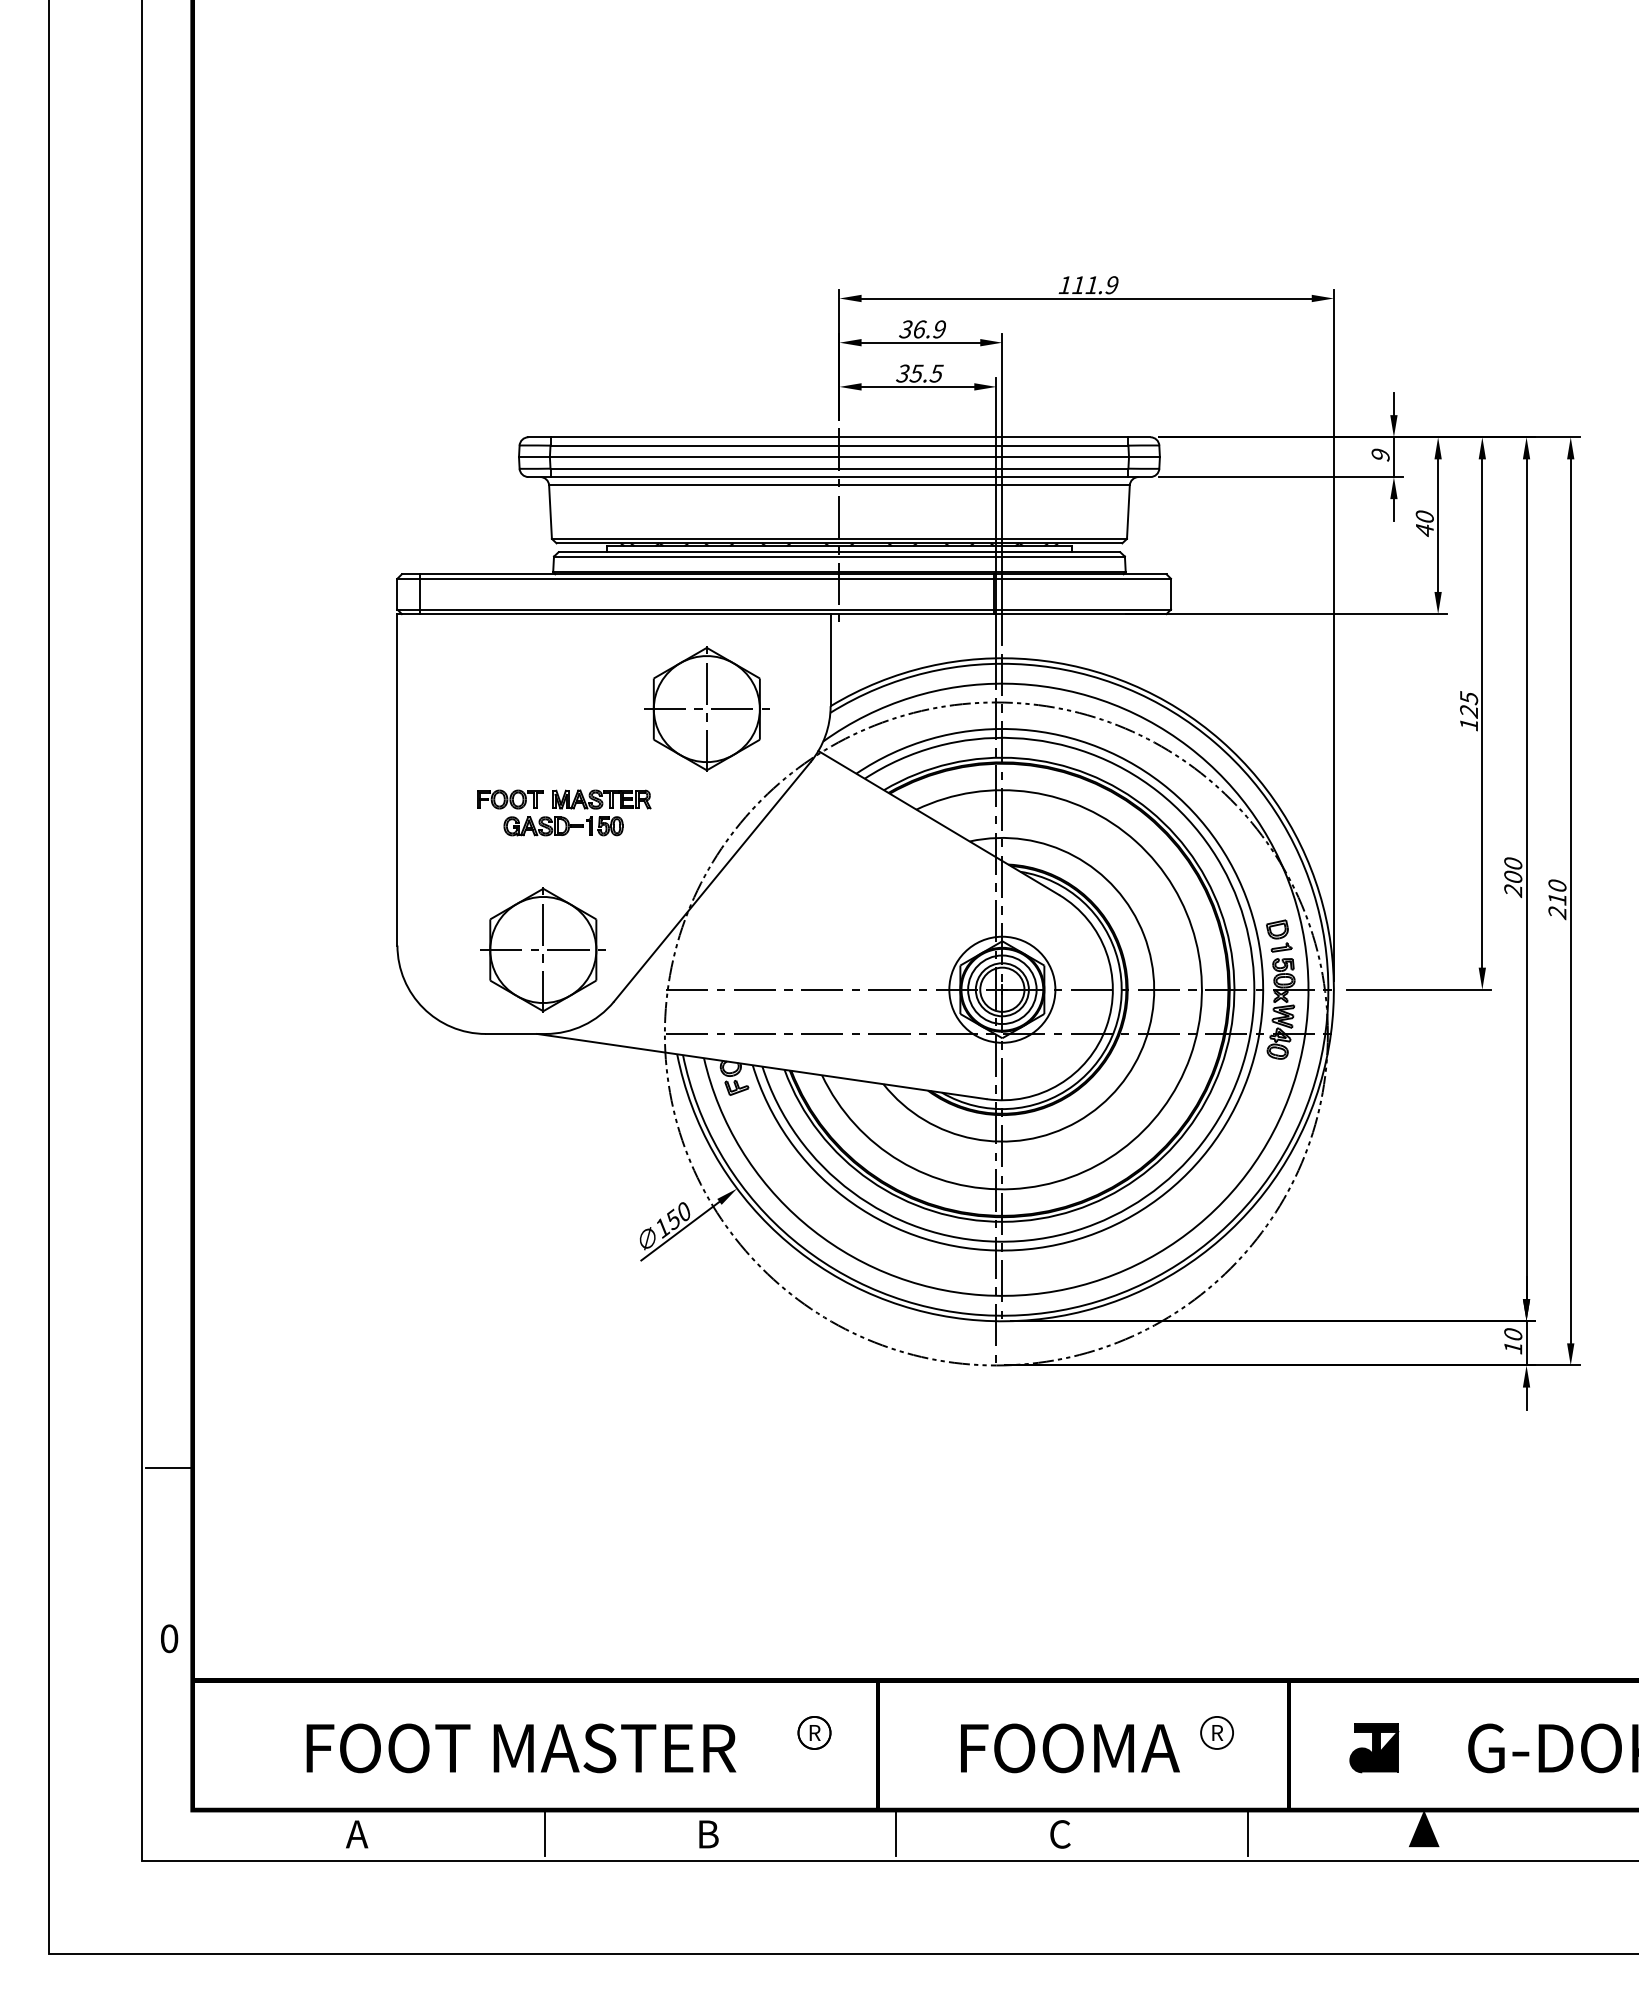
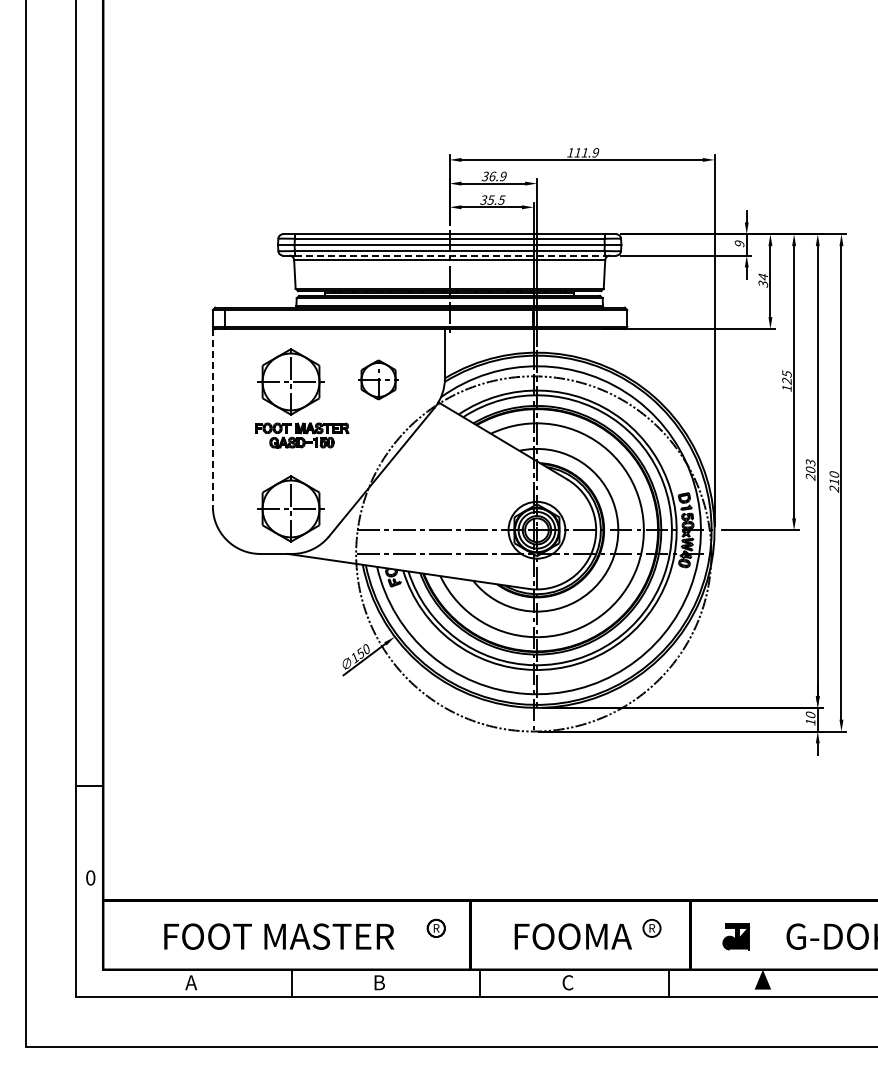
line: (839, 476) -> (449, 255), solid -> dashed
text: (1425, 523) -> (763, 280), 40 -> 34
part: (706, 708) -> (378, 379), size x0.6
part: (542, 712) -> (290, 381), added
line: (396, 779) -> (212, 417), solid -> dashed
text: (1512, 863) -> (810, 462), 200 -> 203

